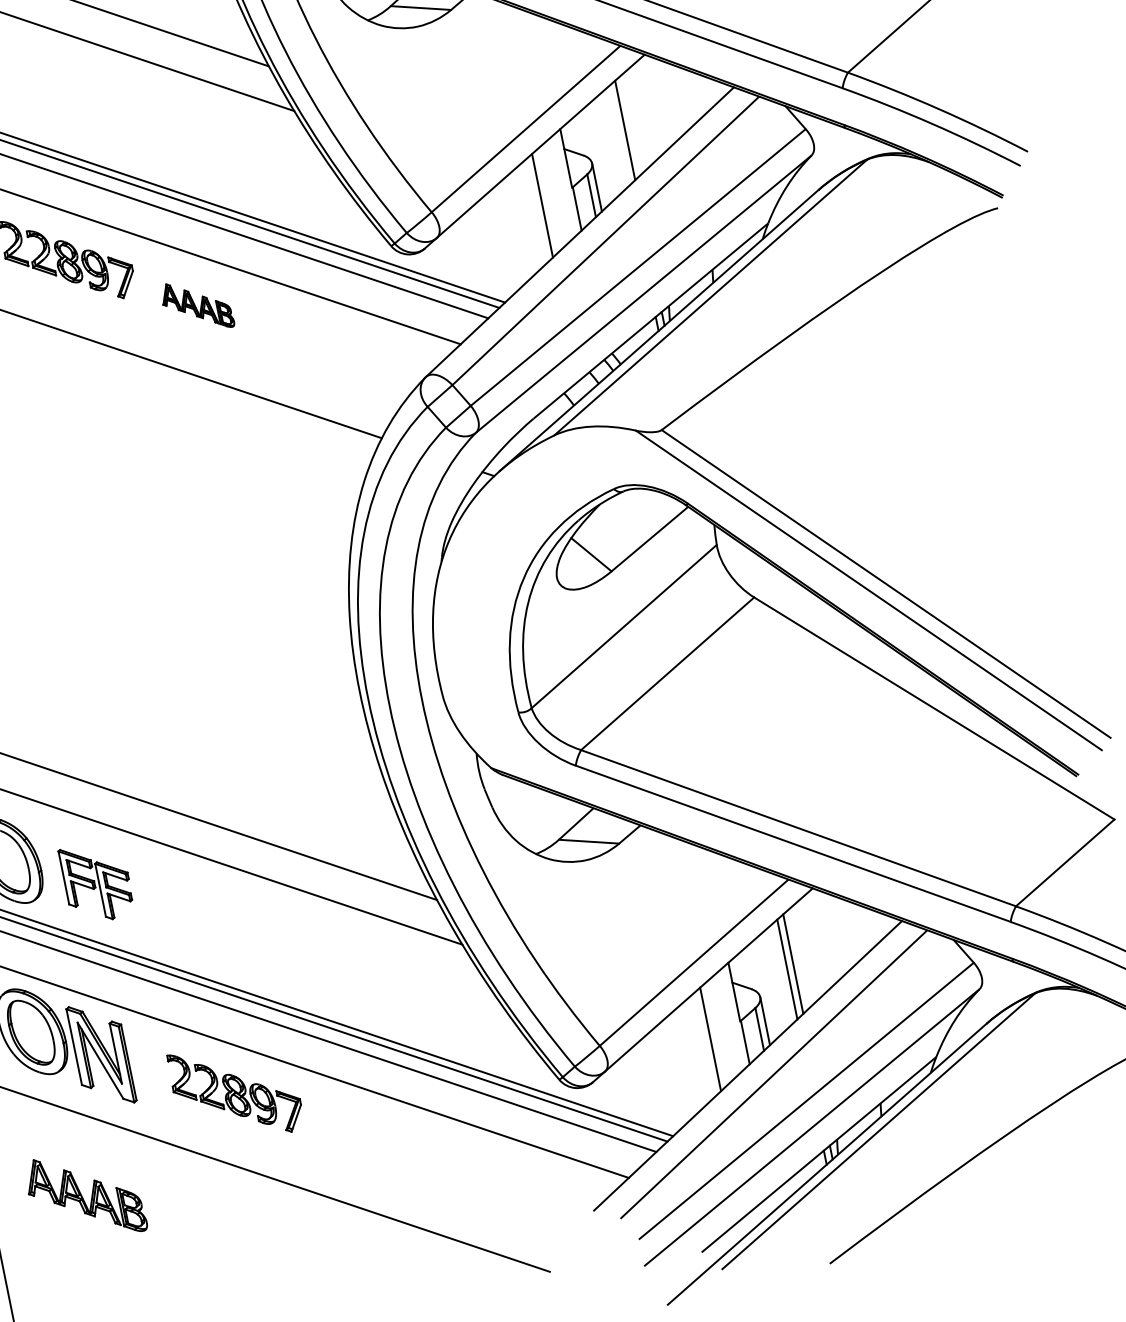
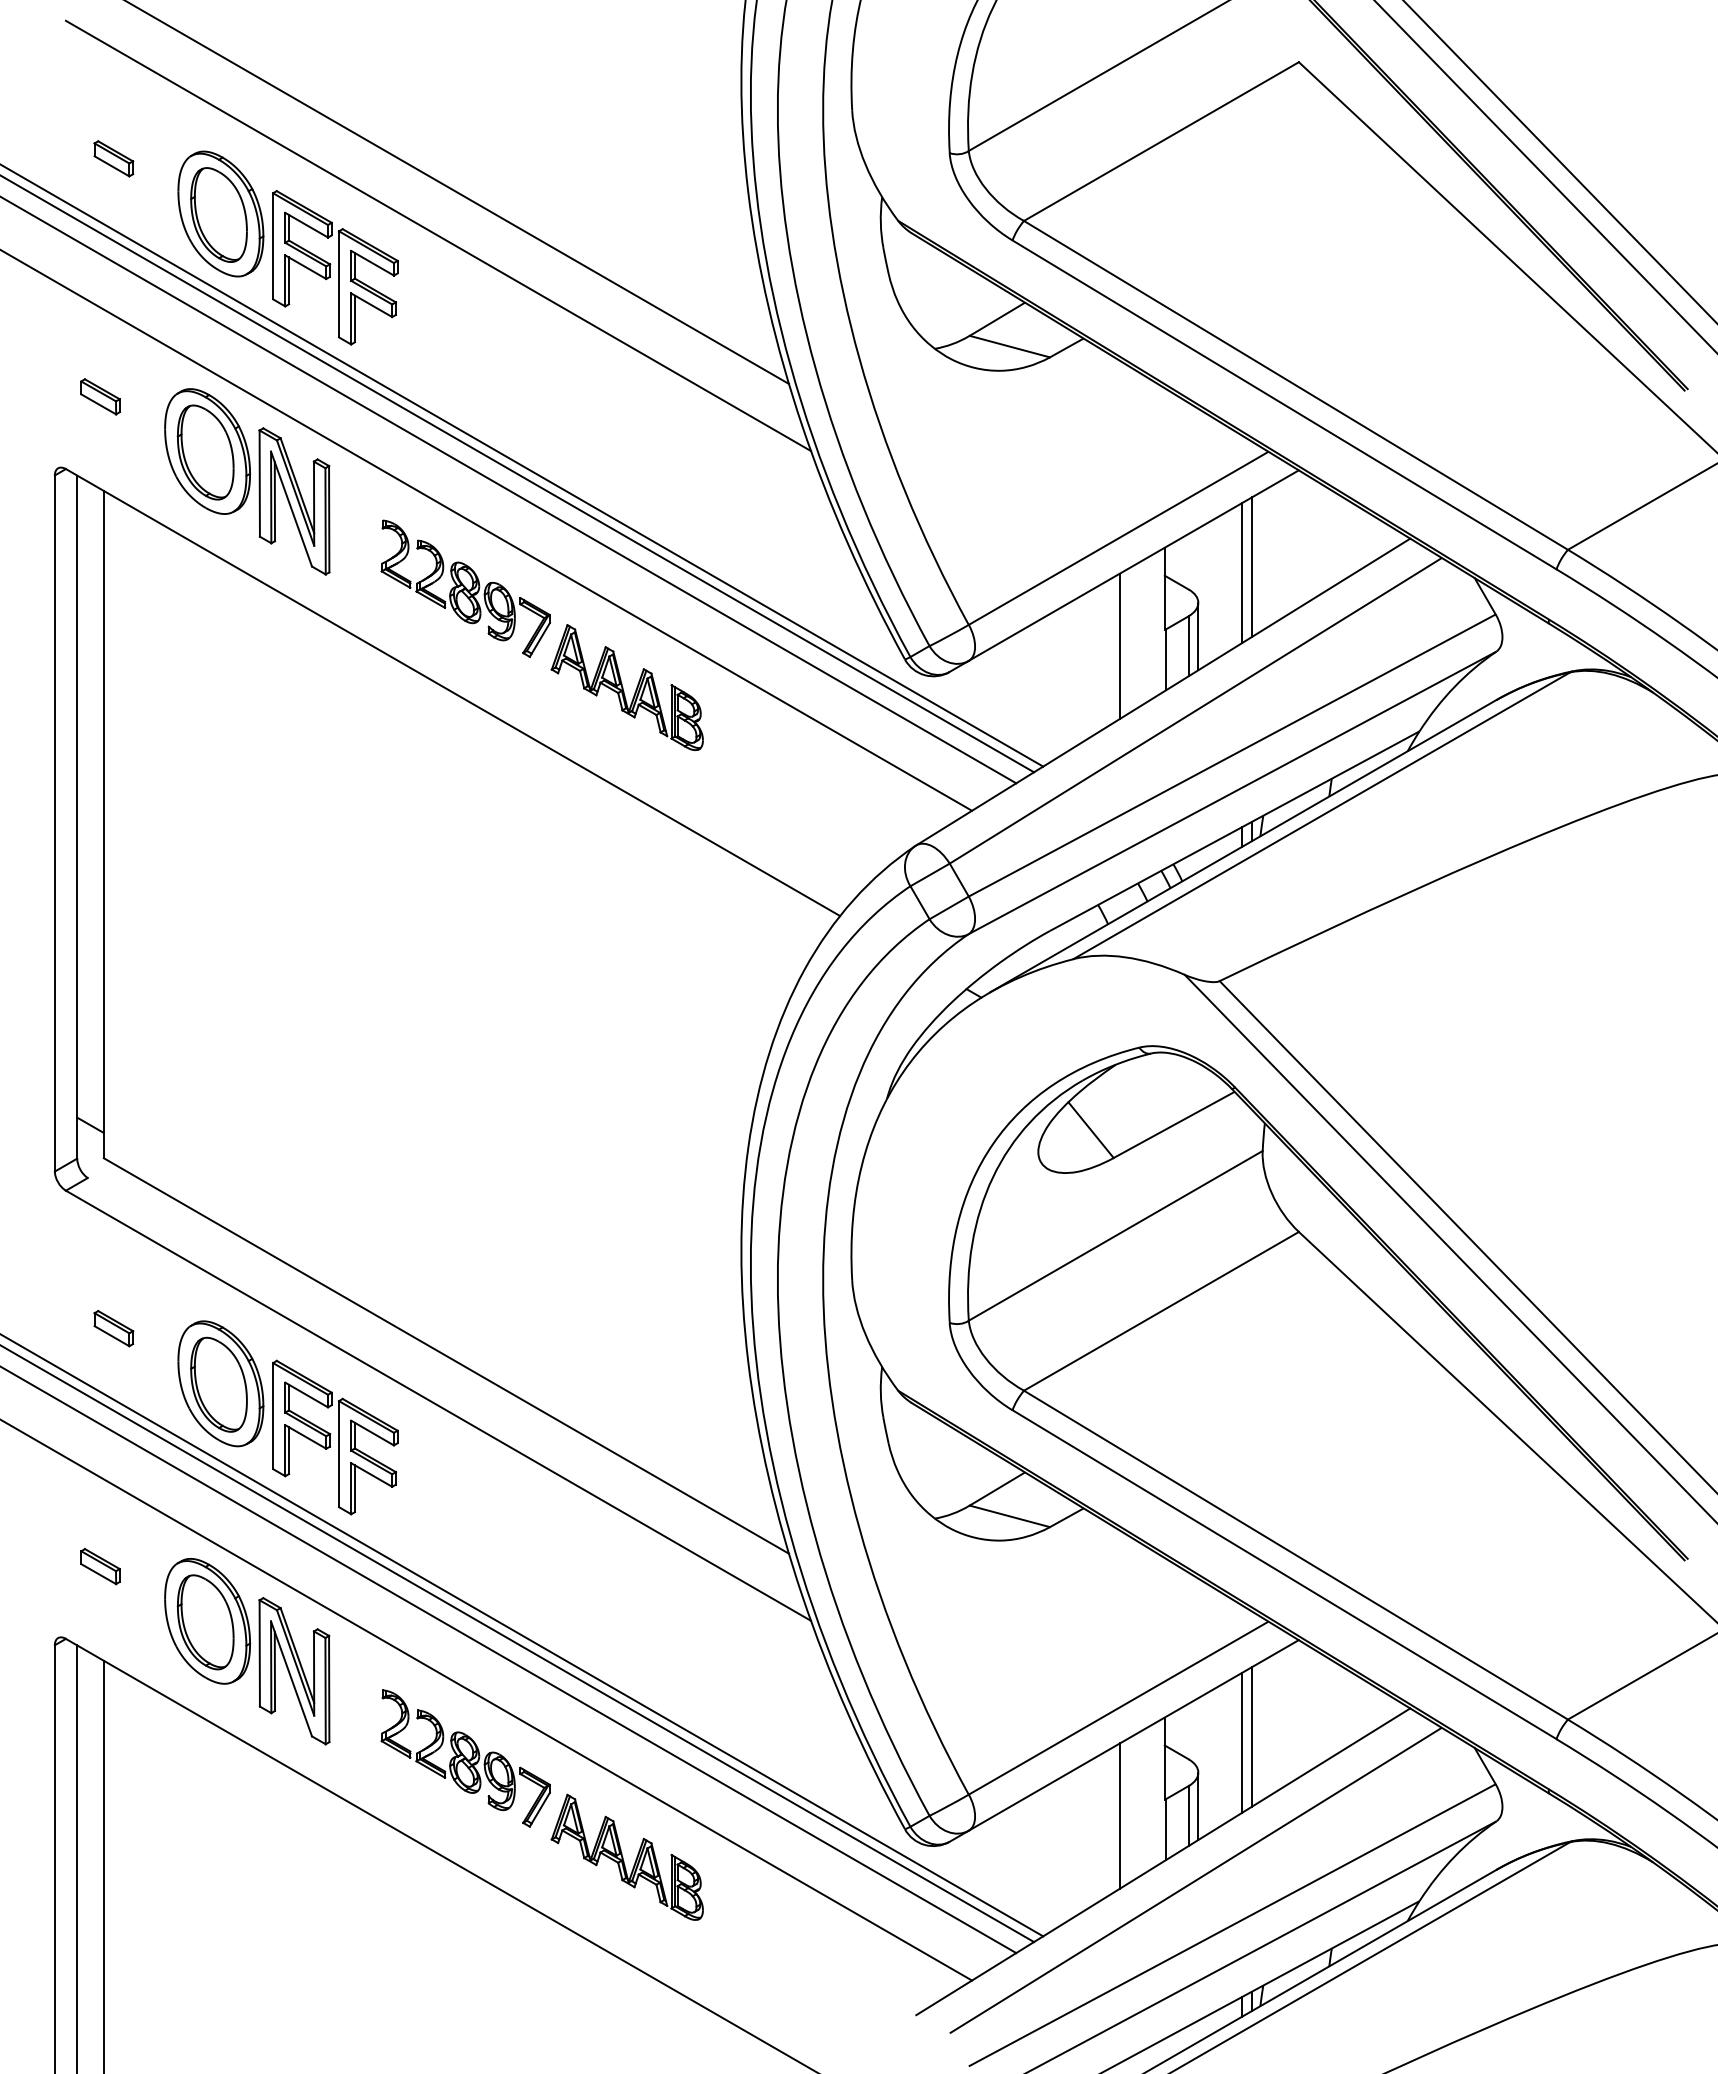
line: (619, 135) -> (1242, 572), added
part: (196, 306) -> (626, 687), size x1.67
part: (97, 882) -> (335, 1437), size x1.43
part: (84, 1195) -> (626, 1856), moved

